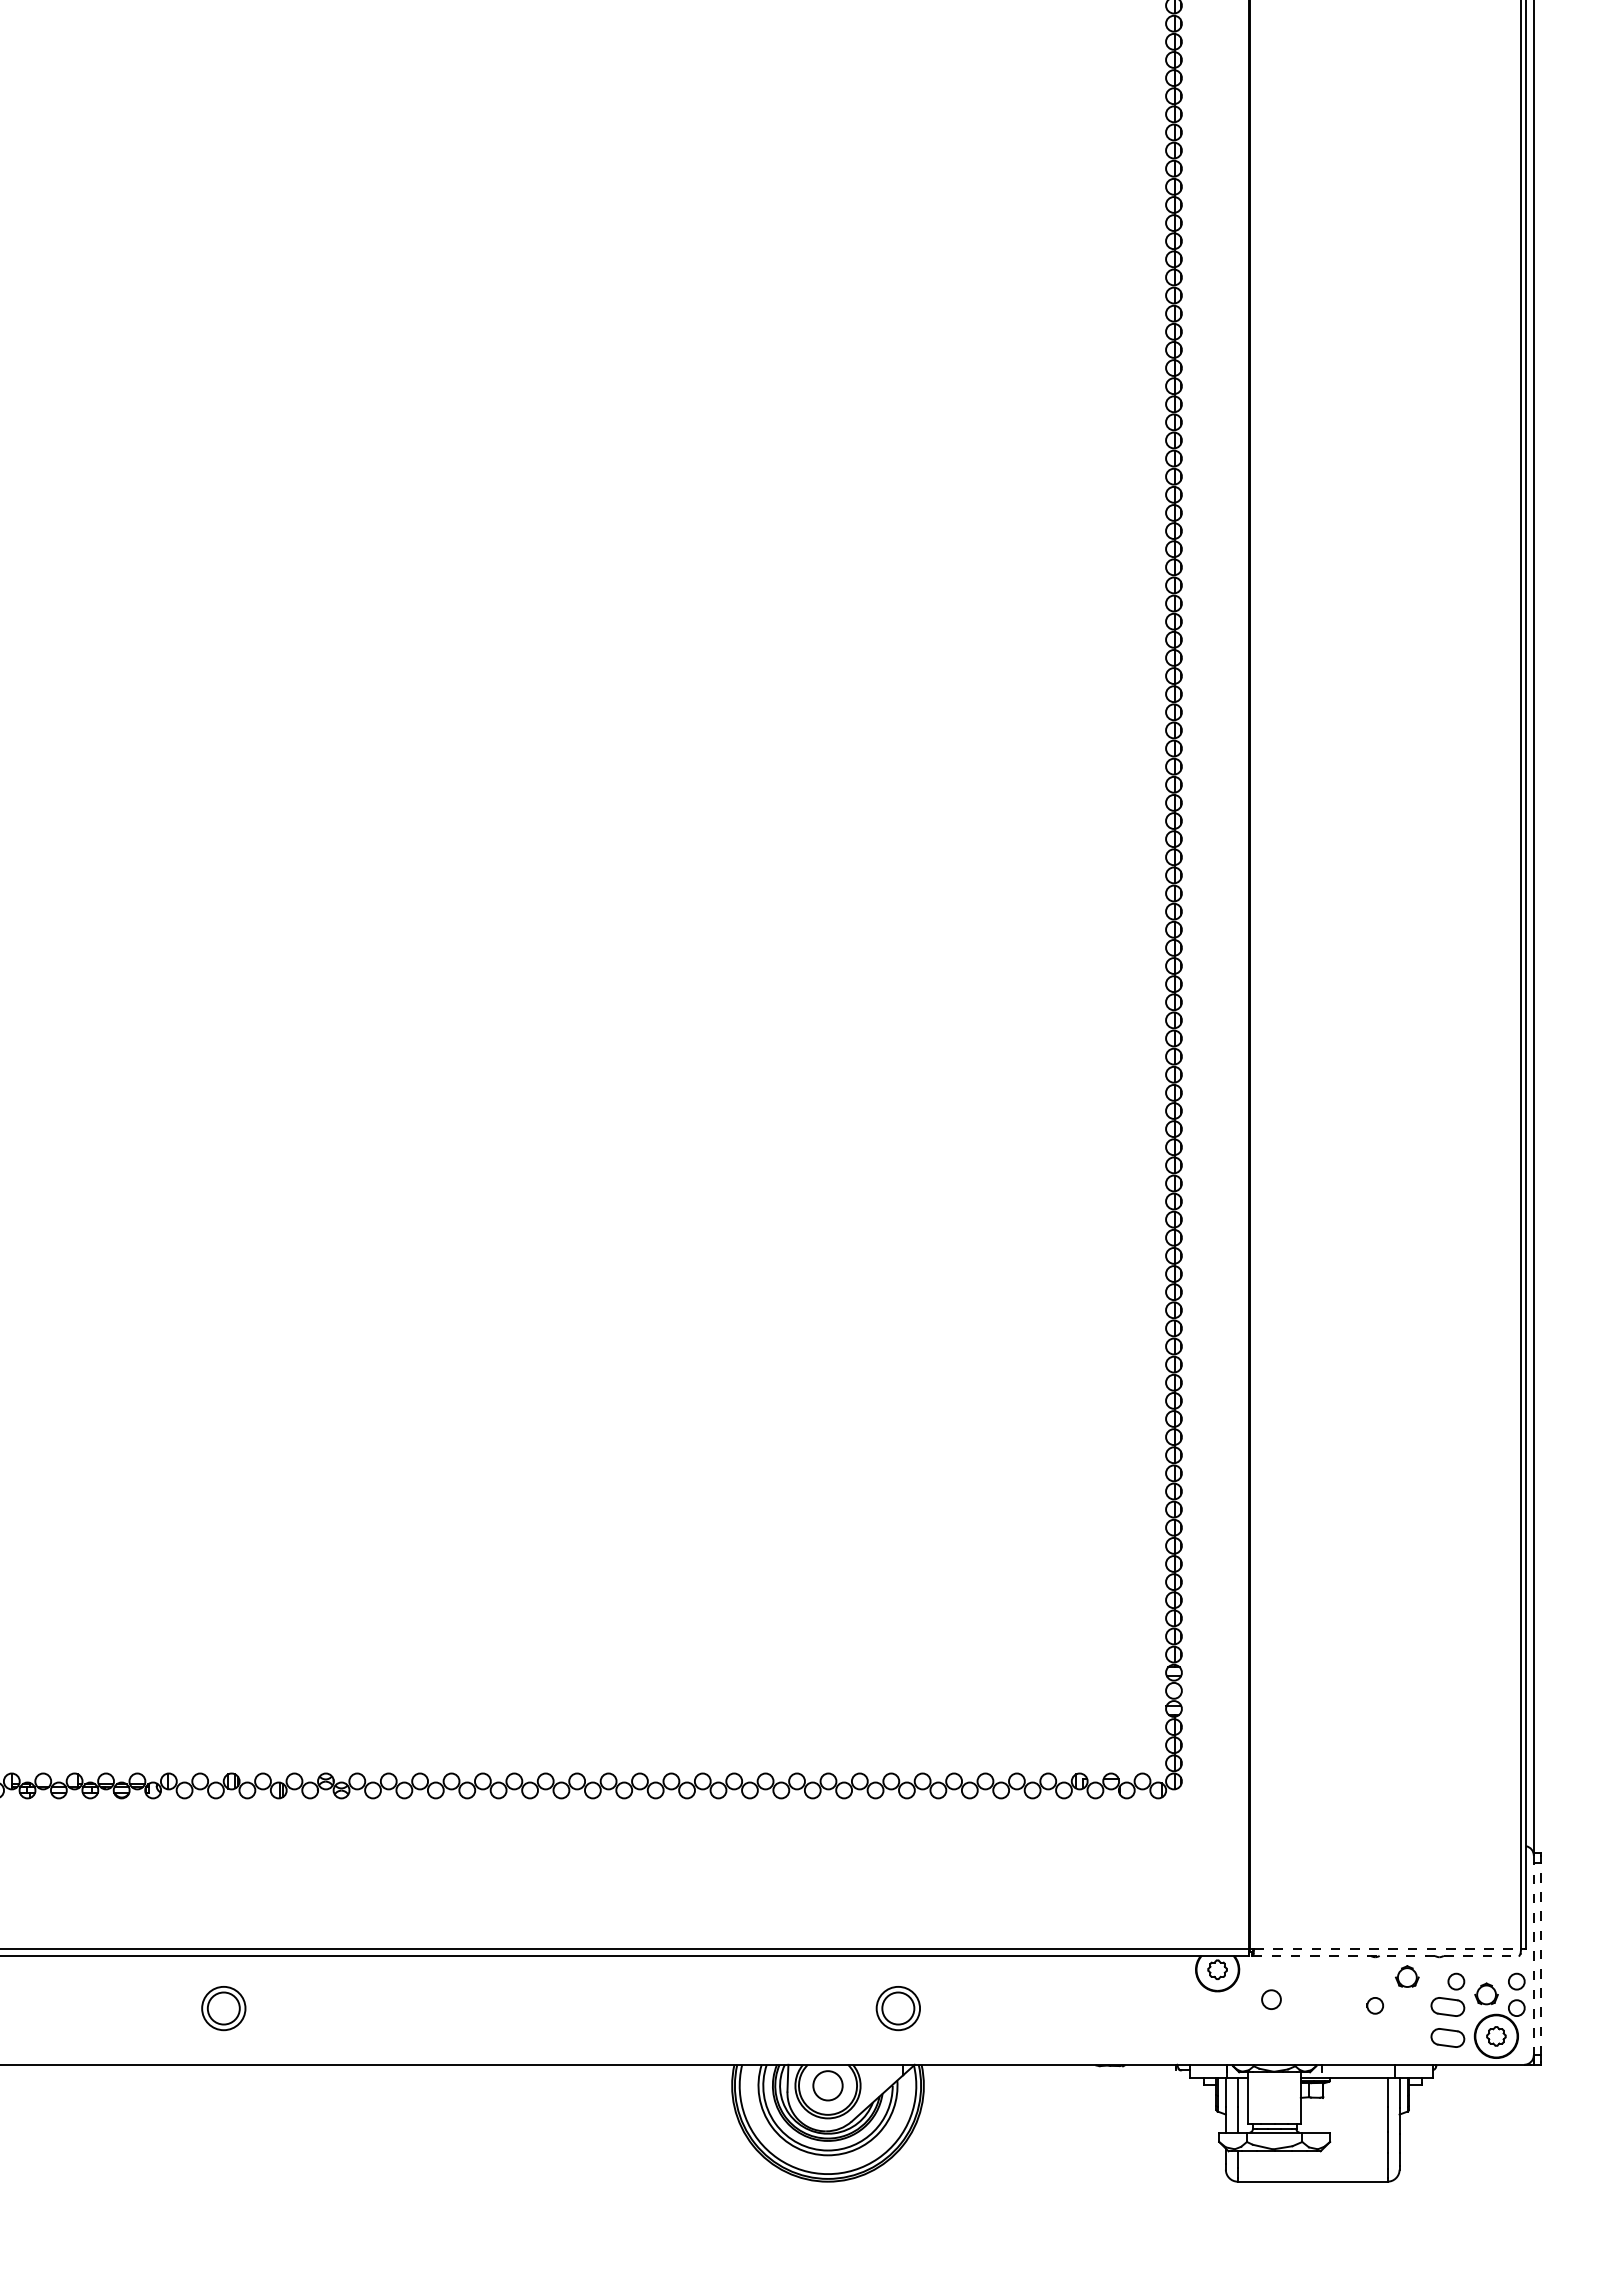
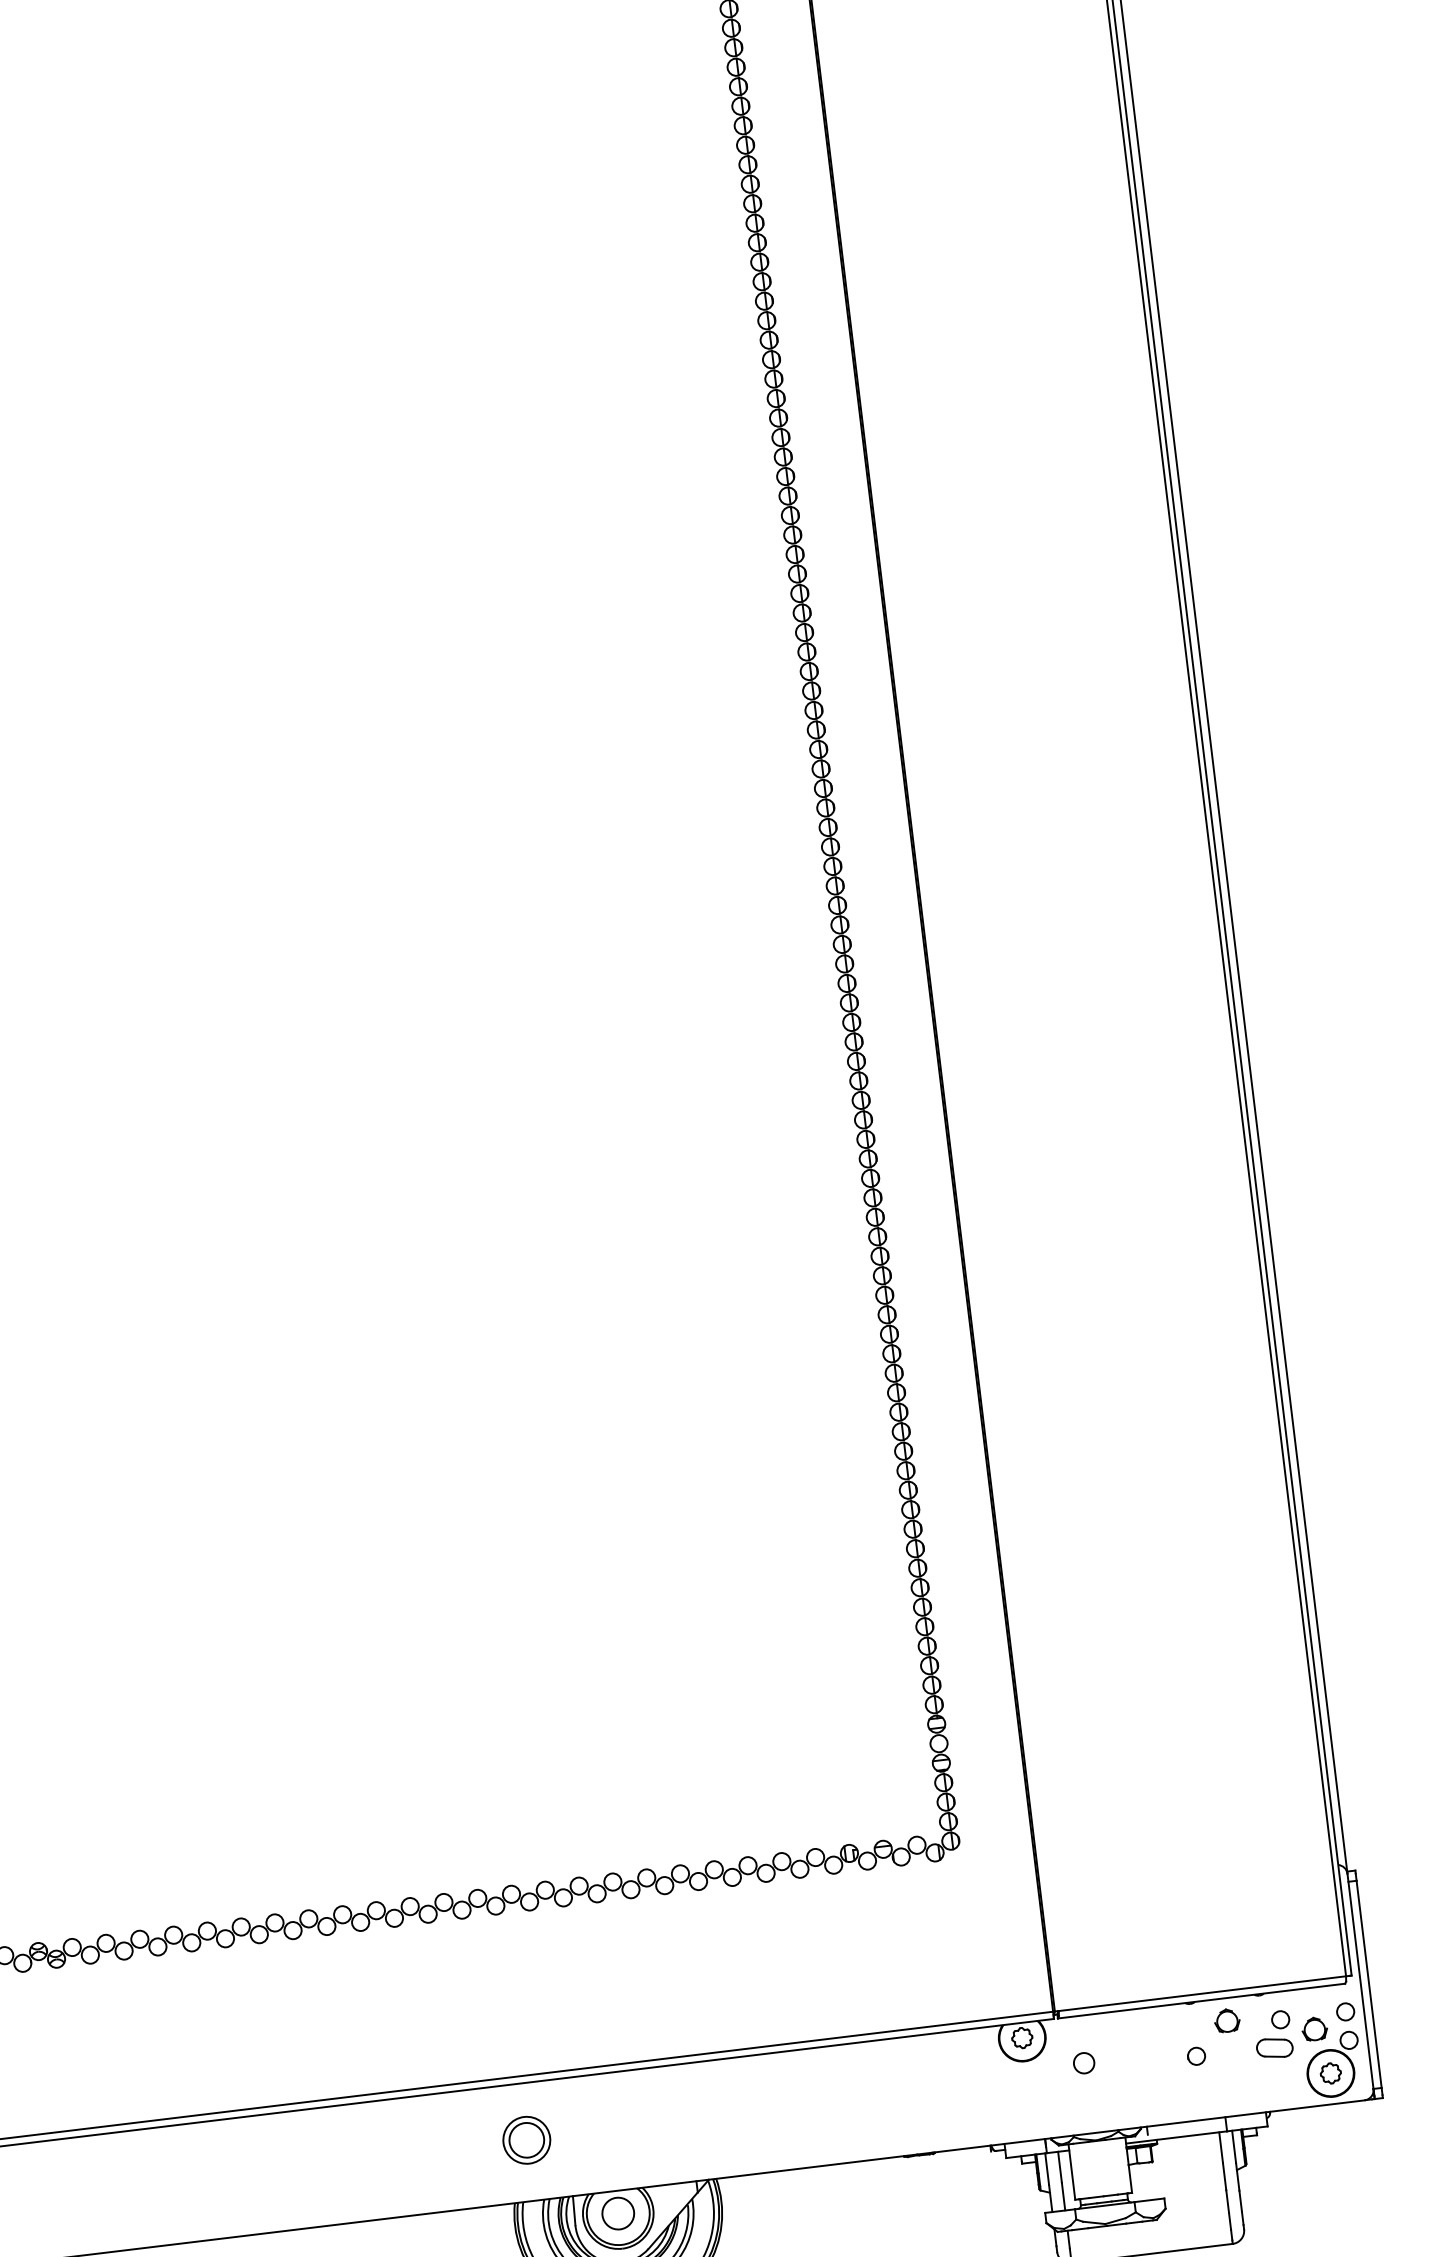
line: (1388, 1949) -> (1203, 1994), dashed -> solid
line: (1385, 1955) -> (1201, 2000), dashed -> solid
line: (1533, 1955) -> (1360, 1981), dashed -> solid
line: (1541, 1958) -> (1369, 1983), dashed -> solid
part: (897, 2008) -> (525, 2140), moved
part: (1447, 2037) -> (1278, 2080), removed

